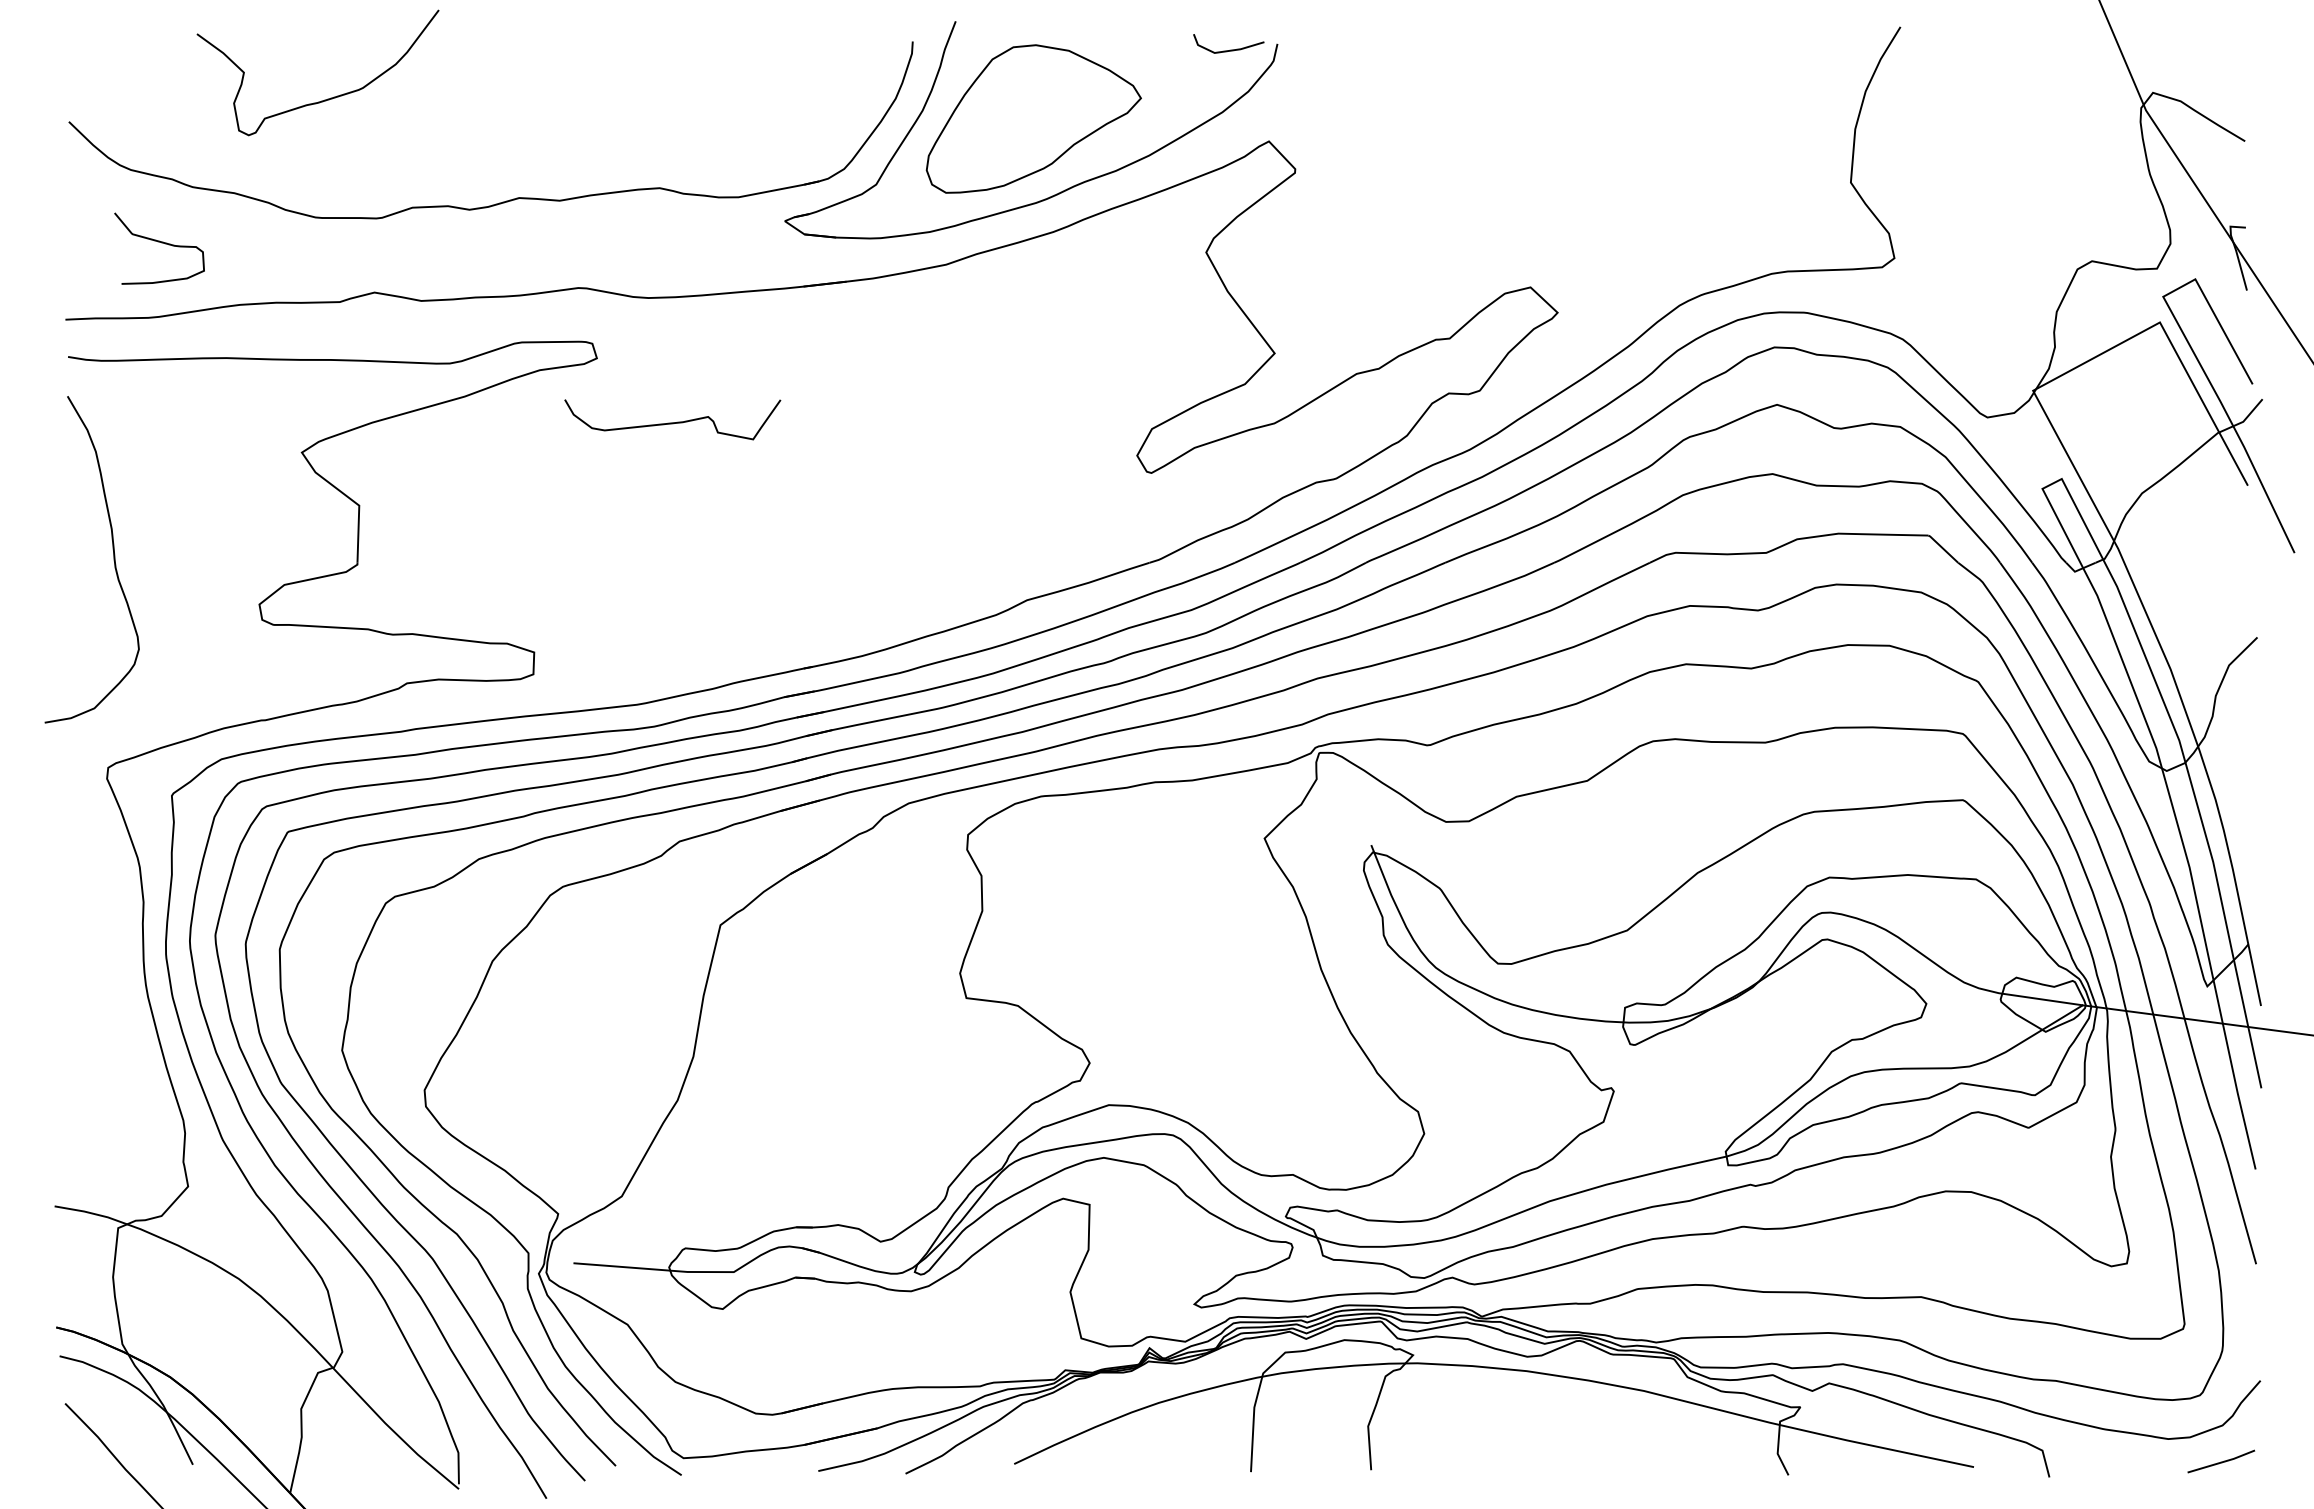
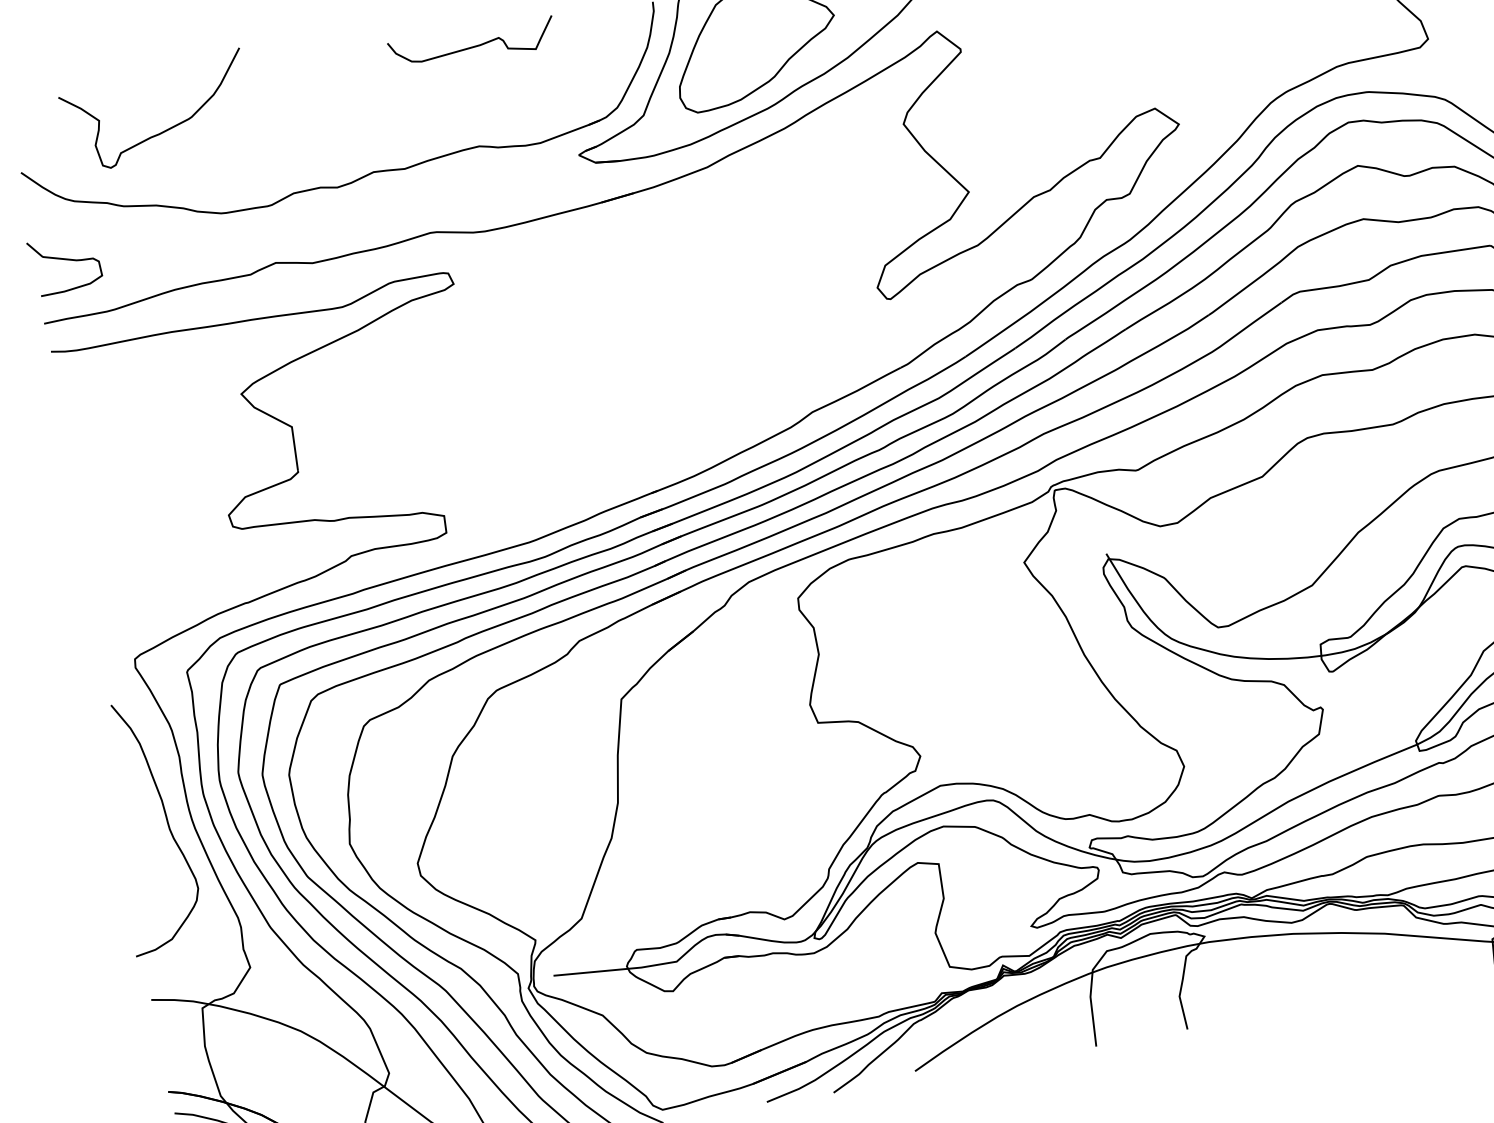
curve: (327, 98) -> (166, 129), moved
curve: (161, 243) -> (66, 260), moved
curve: (672, 422) -> (472, 46), moved
curve: (113, 559) -> (167, 823), moved

